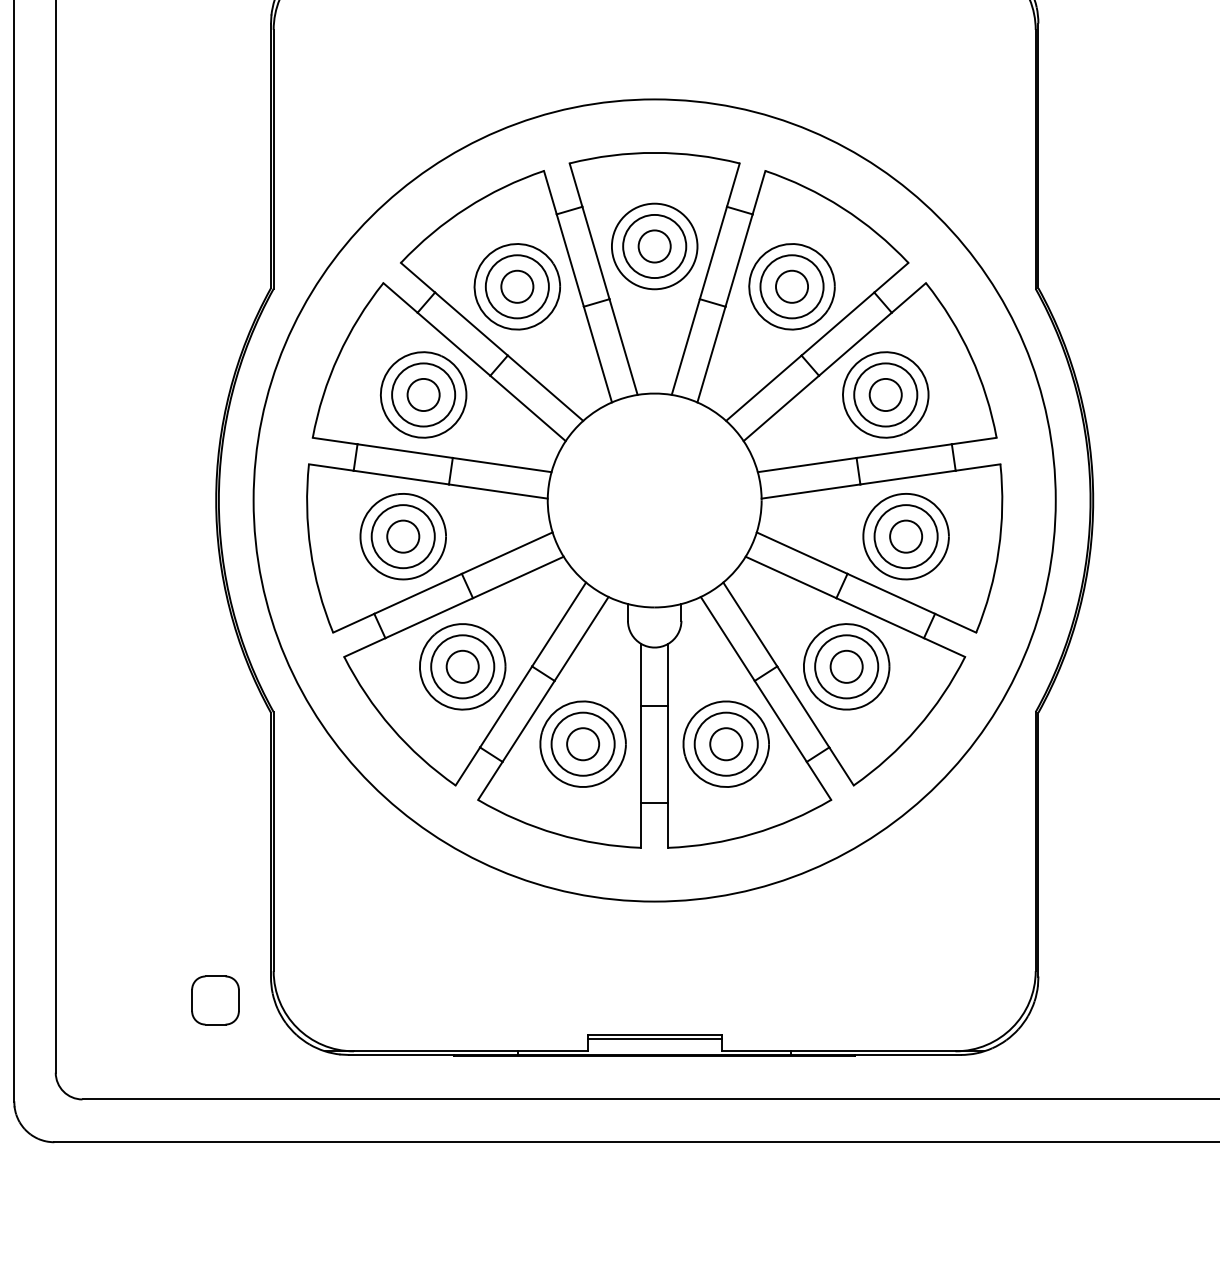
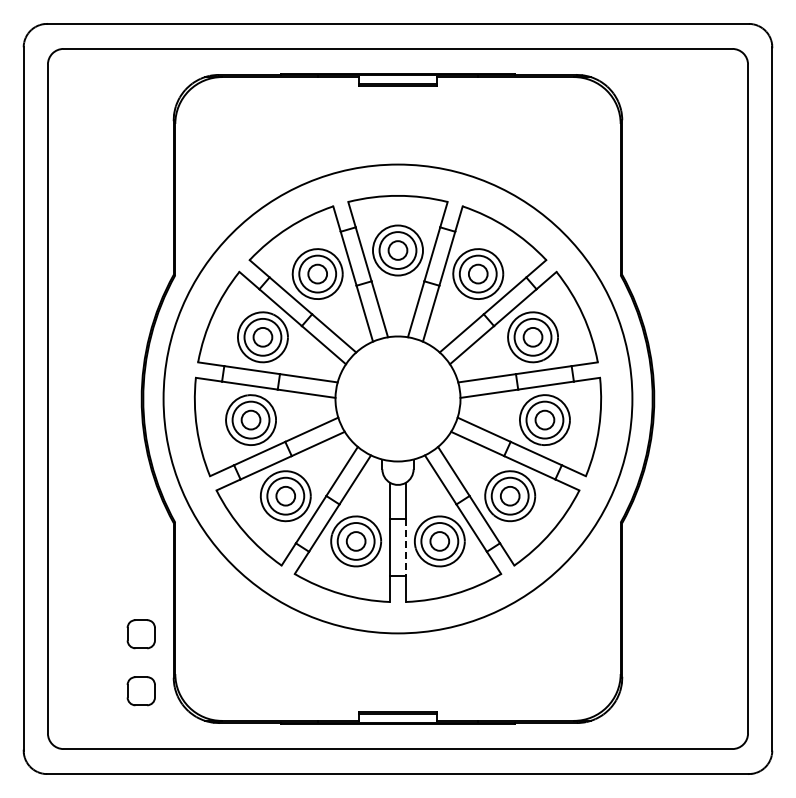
line: (667, 754) -> (405, 547), solid -> dashed
part: (214, 903) -> (140, 634), added

